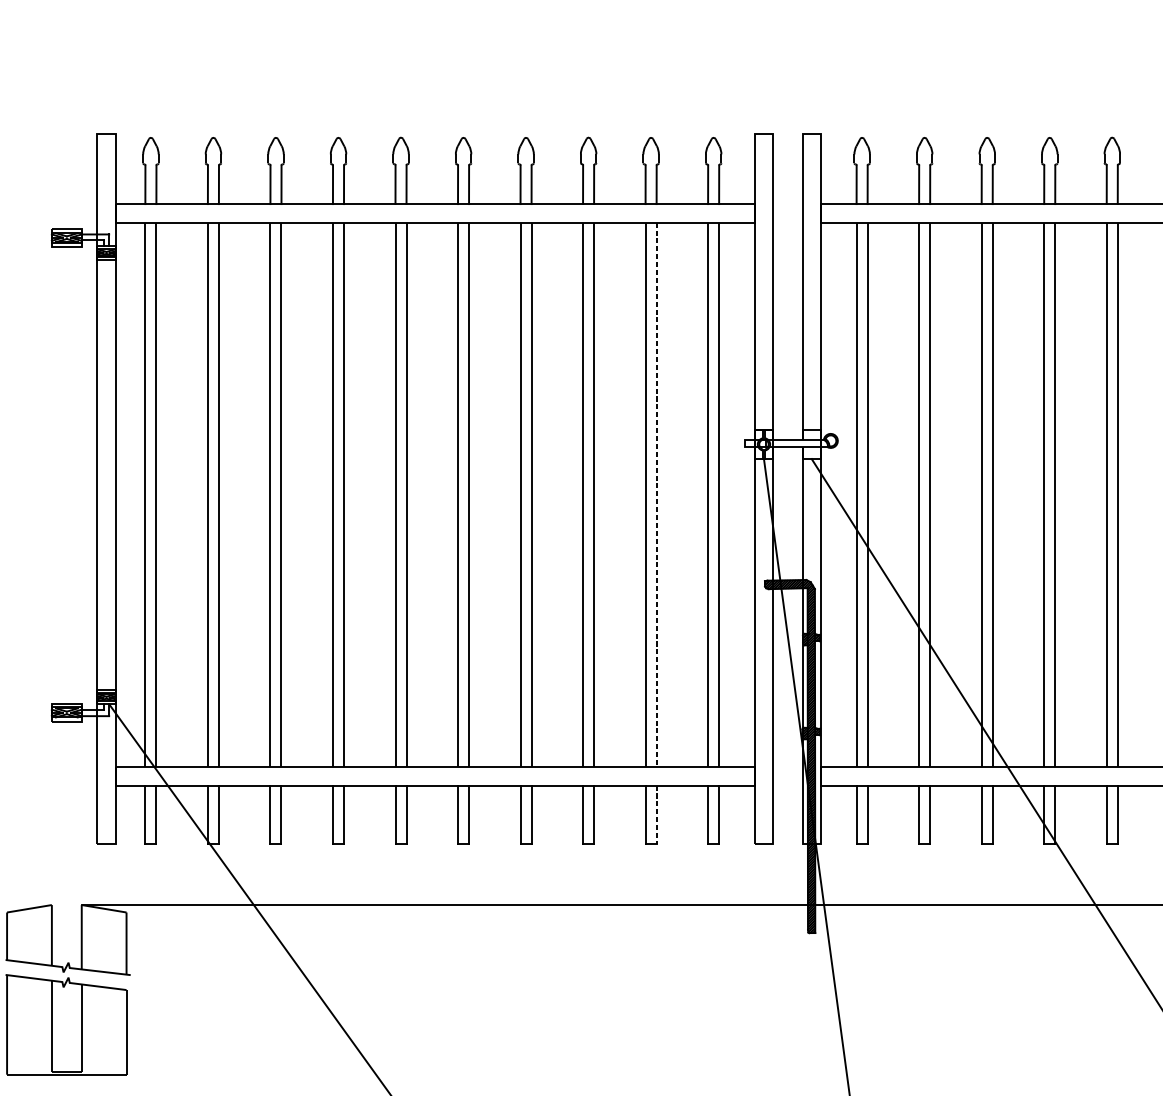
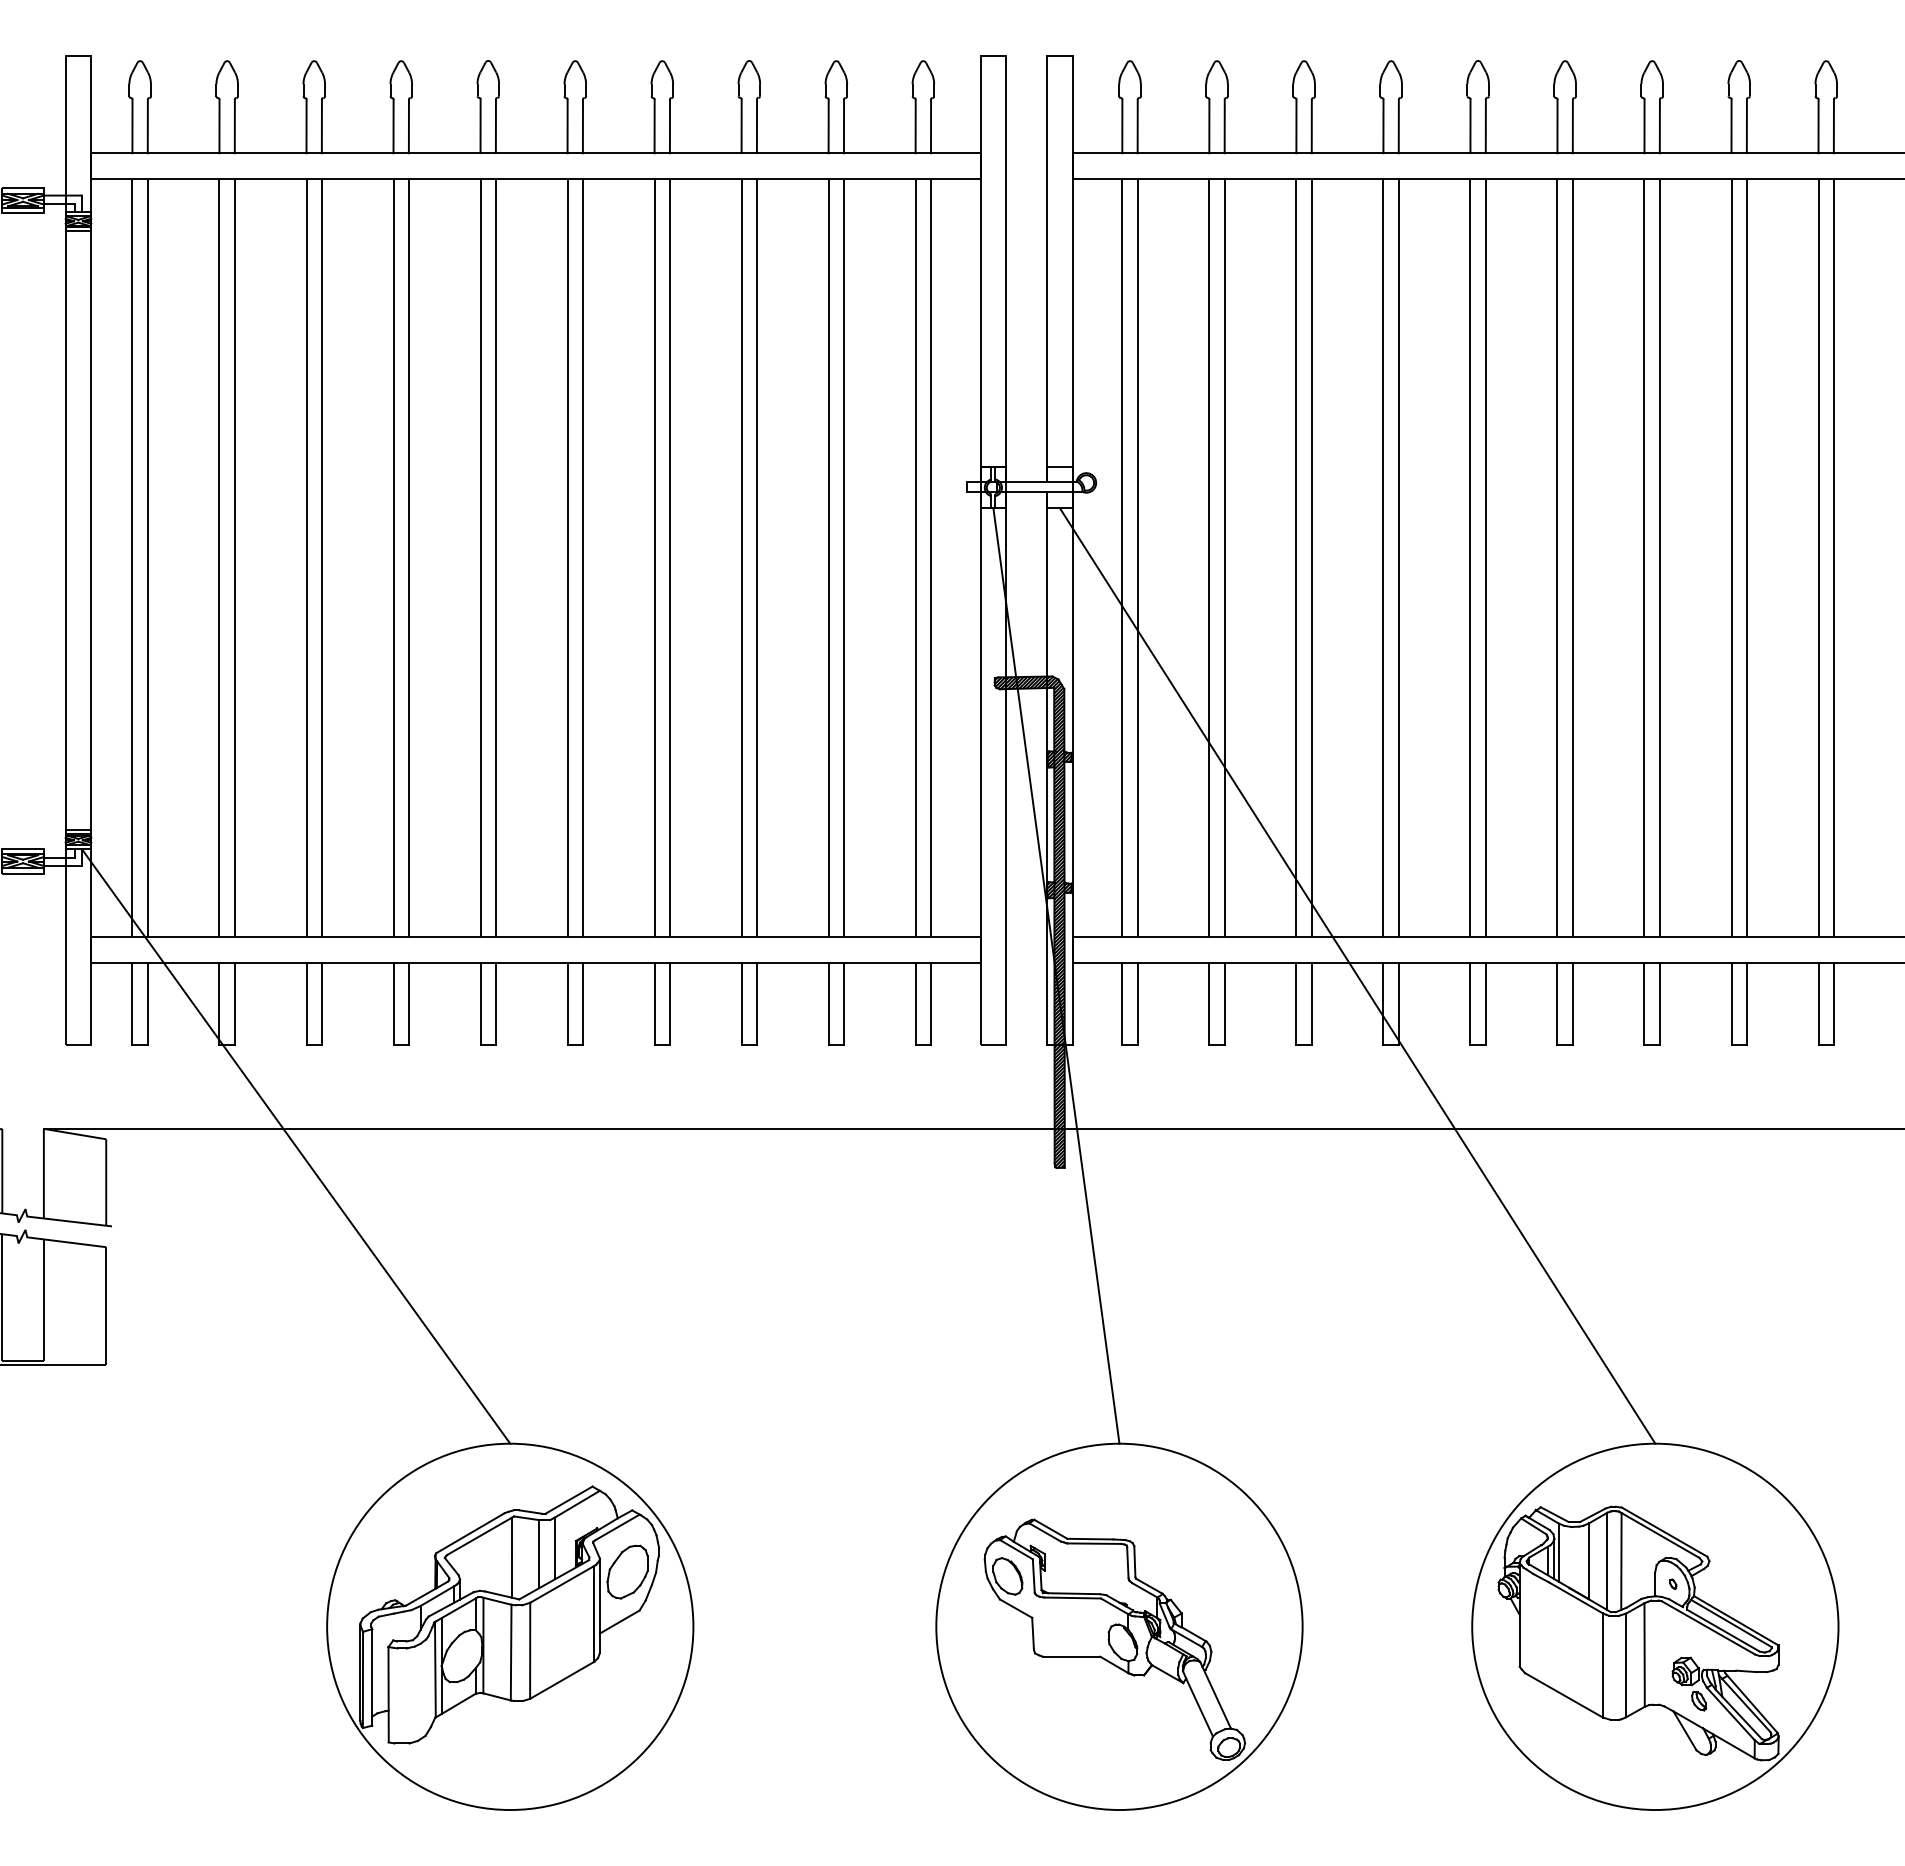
line: (656, 494) -> (843, 557), dashed -> solid
line: (656, 814) -> (843, 1003), dashed -> solid

